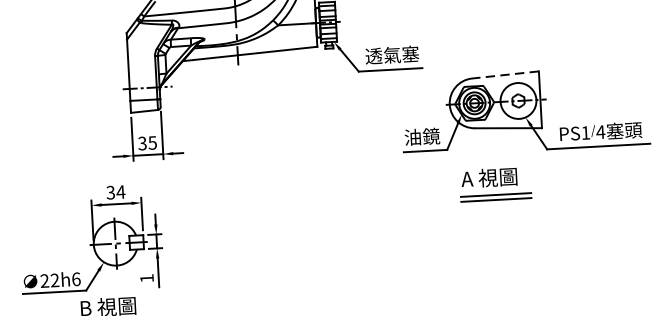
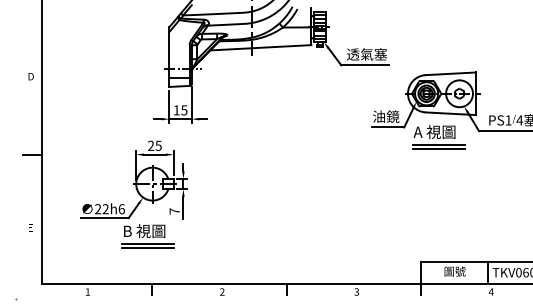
line: (504, 74) -> (450, 73), dashed -> solid
text: (142, 143) -> (176, 110), 35 -> 15
part: (494, 184) -> (438, 137), moved
text: (115, 191) -> (154, 145), 34 -> 25
text: (146, 278) -> (174, 211), 1 -> 7

